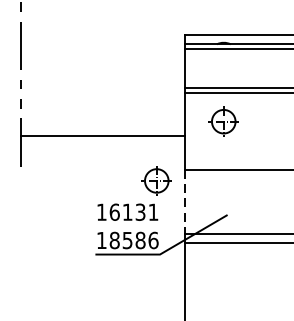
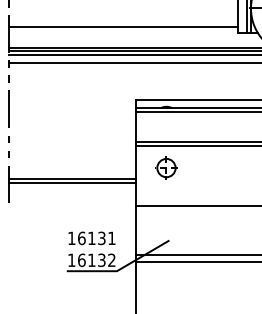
line: (102, 141) -> (72, 183), added
part: (156, 180) -> (114, 213), removed
line: (185, 202) -> (136, 230), dashed -> solid
text: (133, 240) -> (96, 260), 18586 -> 16132

